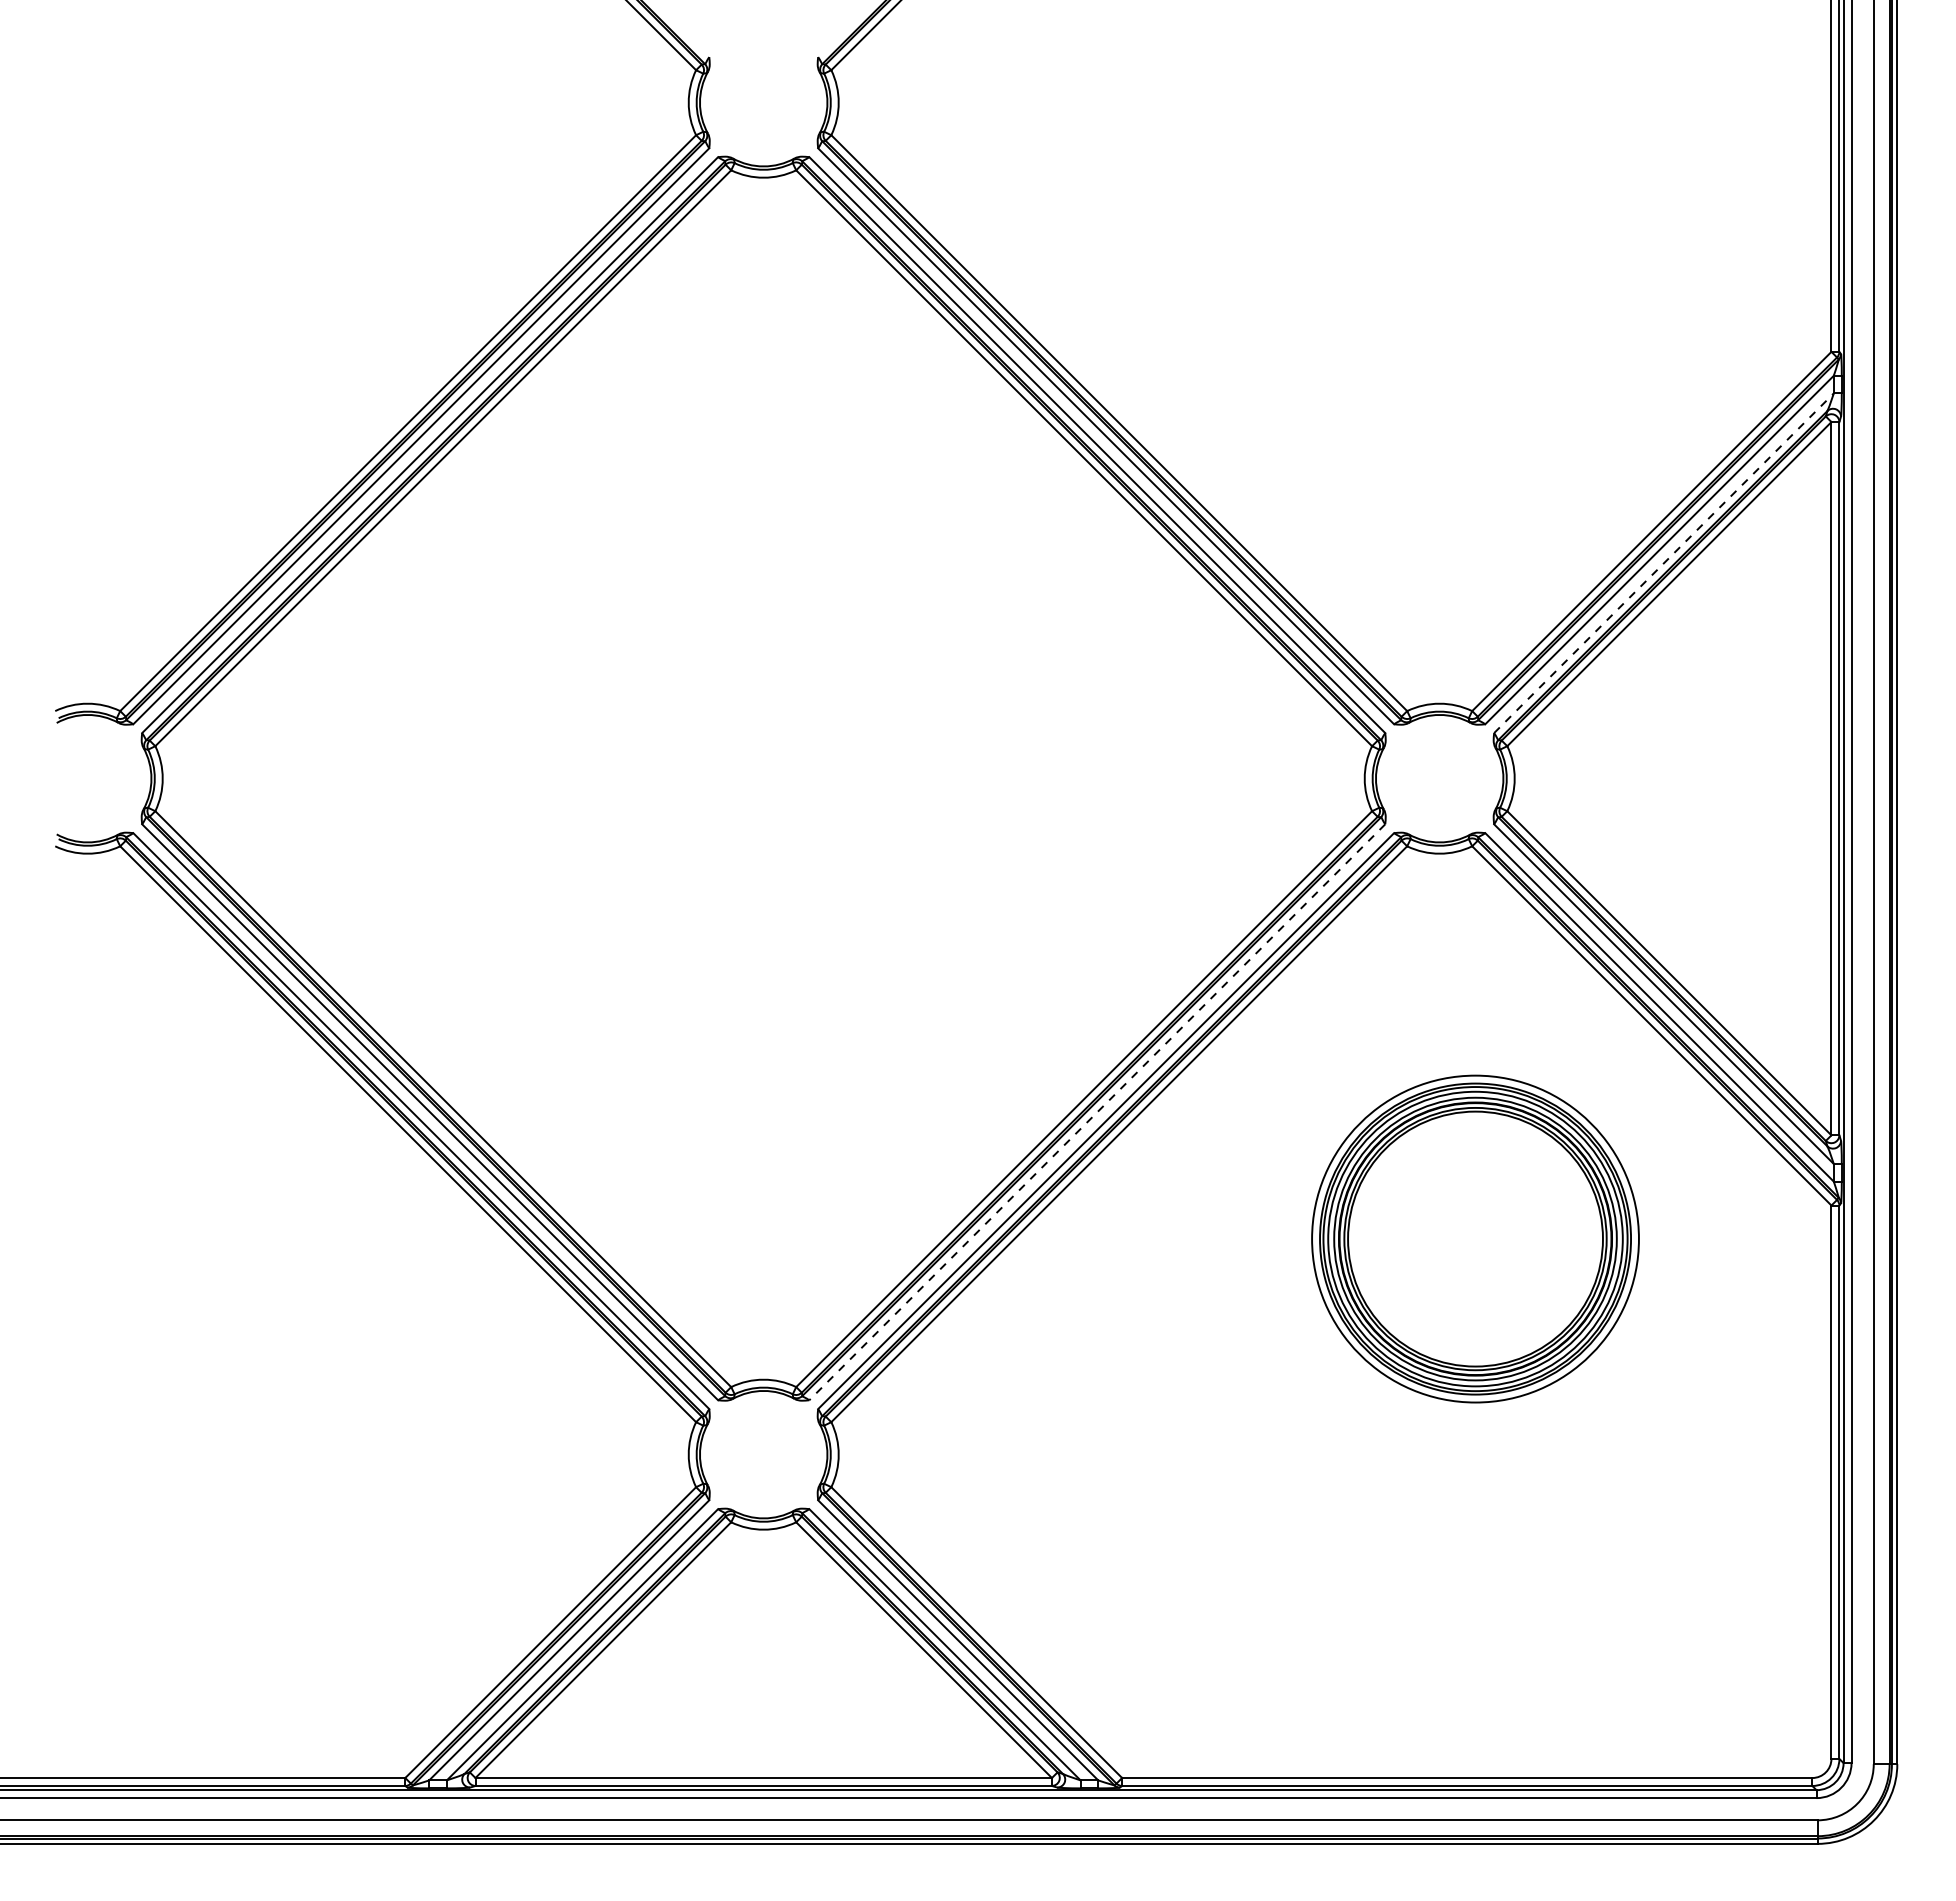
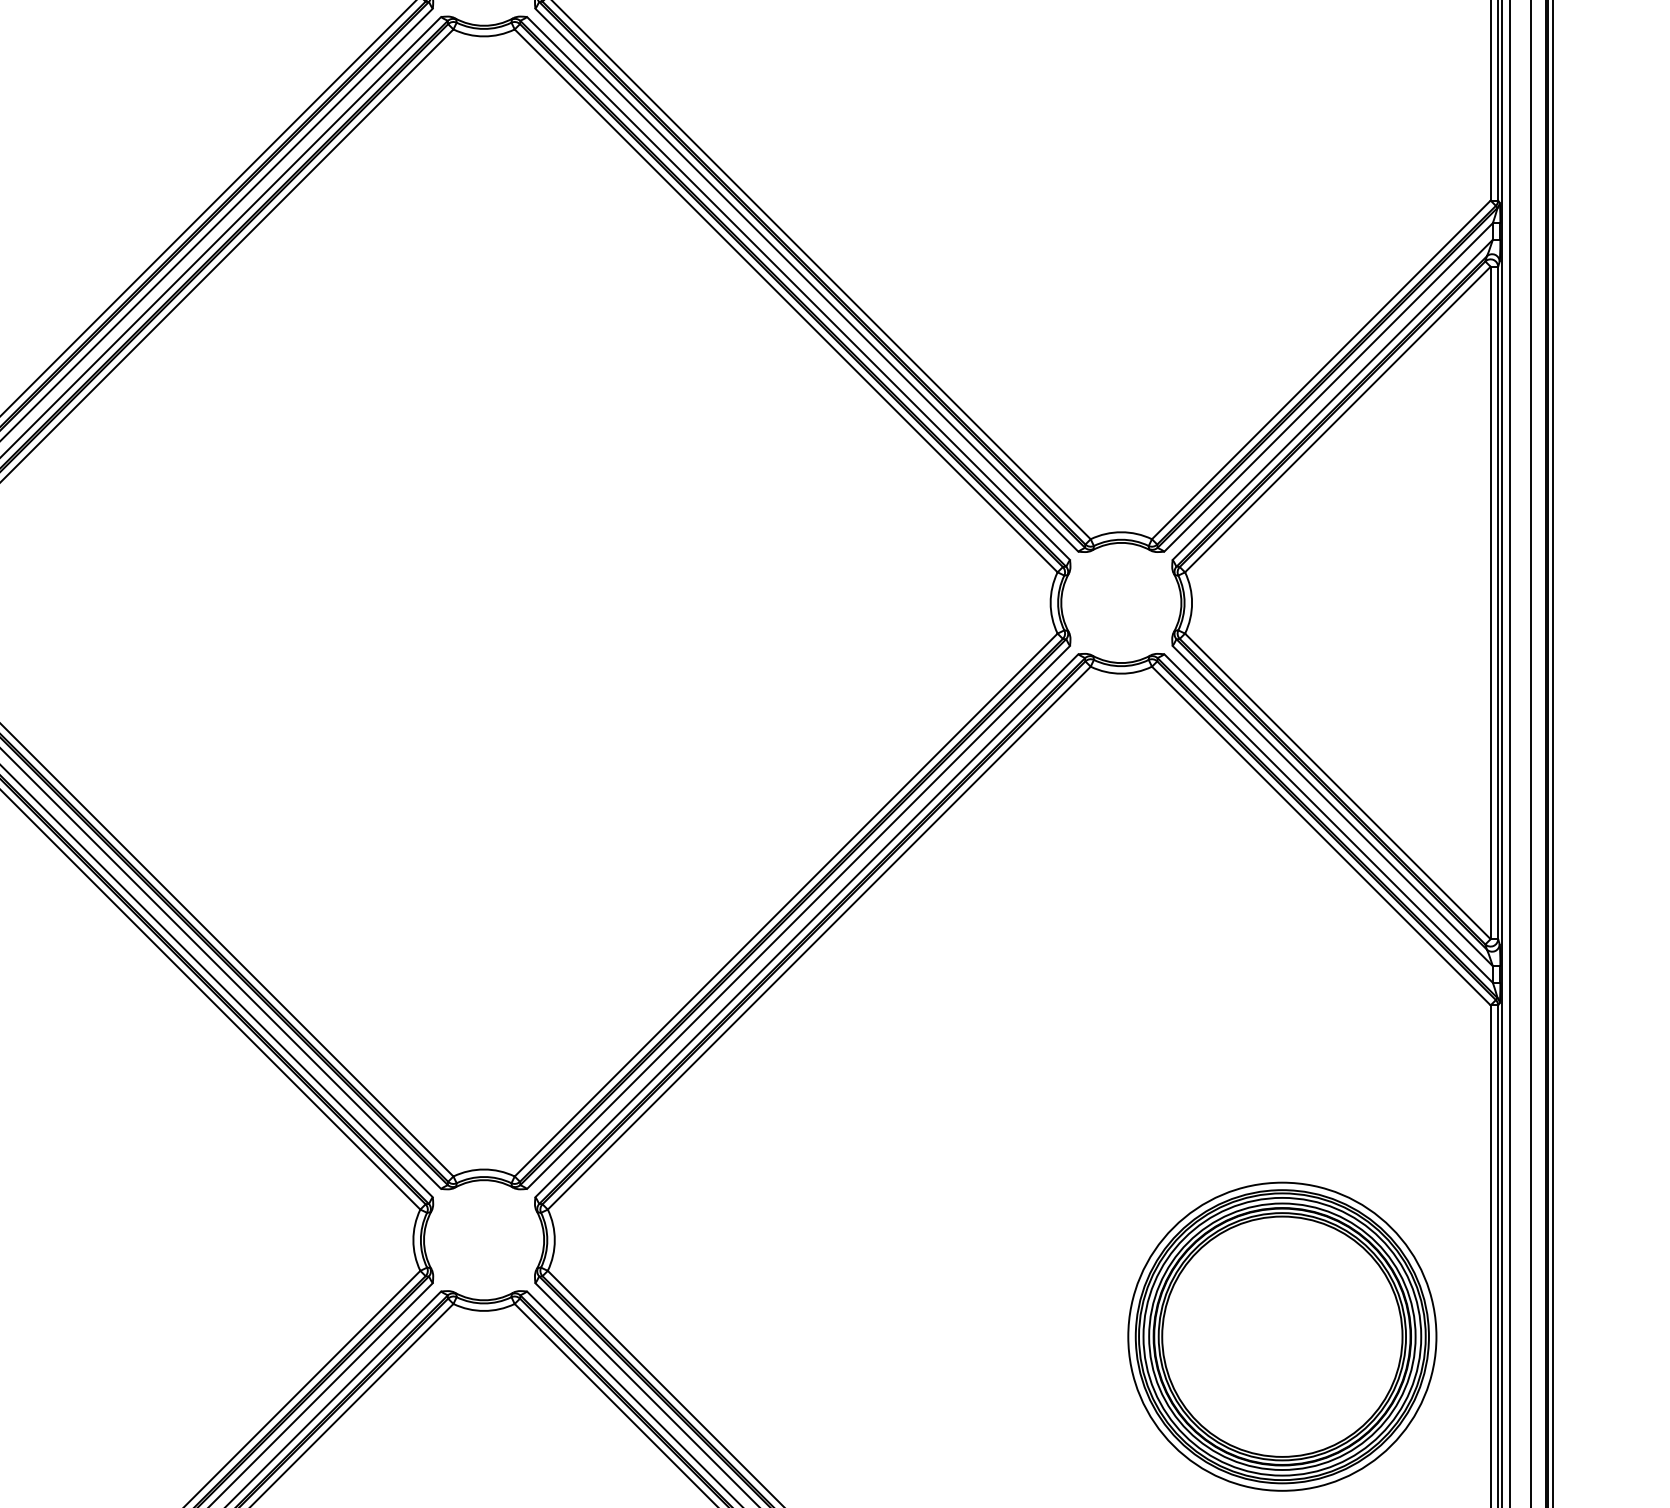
line: (1664, 562) -> (1333, 399), dashed -> solid
line: (1096, 1112) -> (797, 917), dashed -> solid
part: (1475, 1238) -> (1282, 1336), moved

